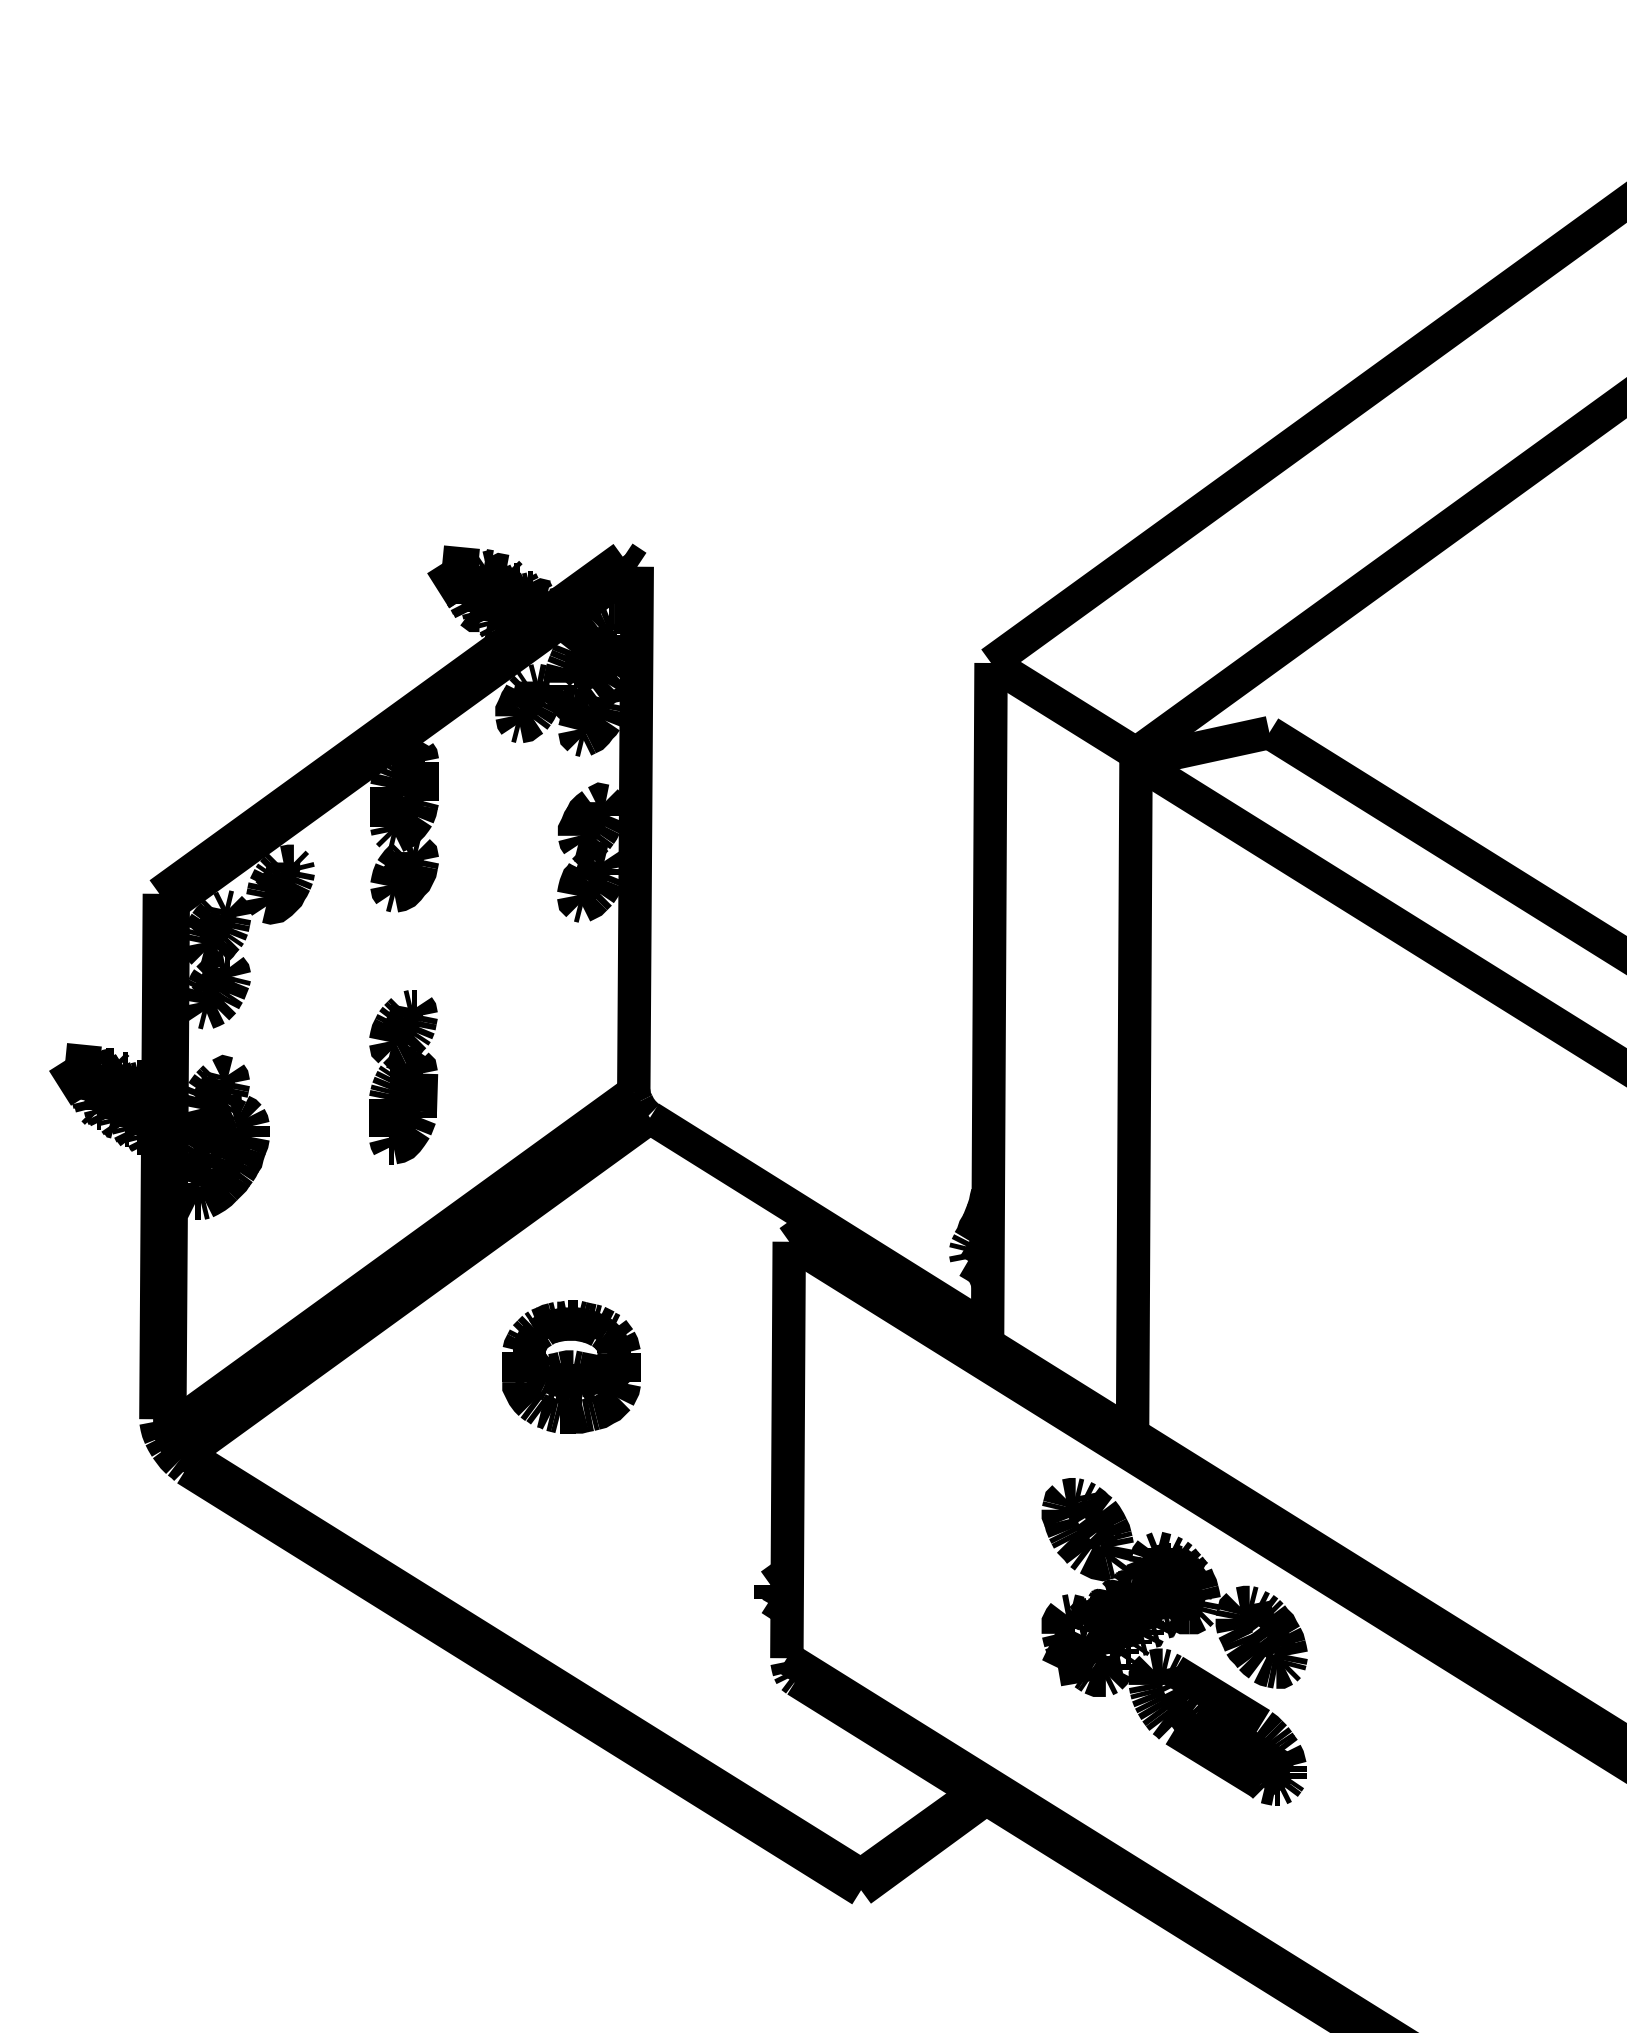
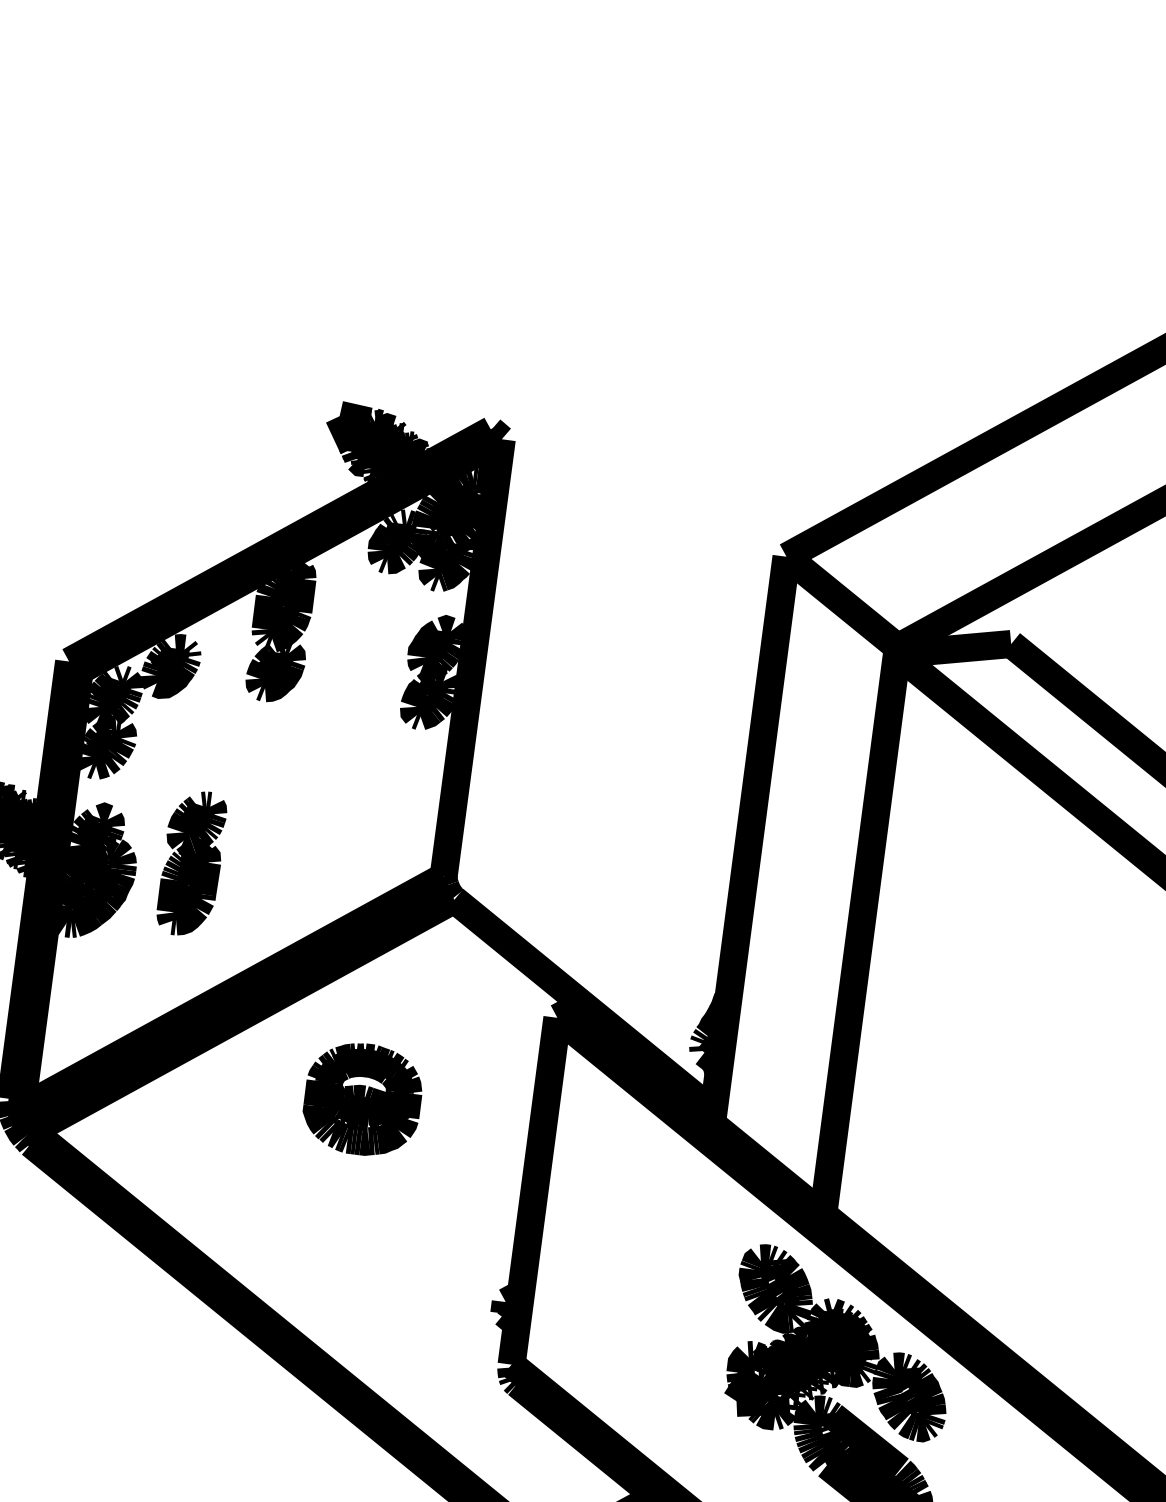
part: (403, 1077) -> (191, 863), moved

